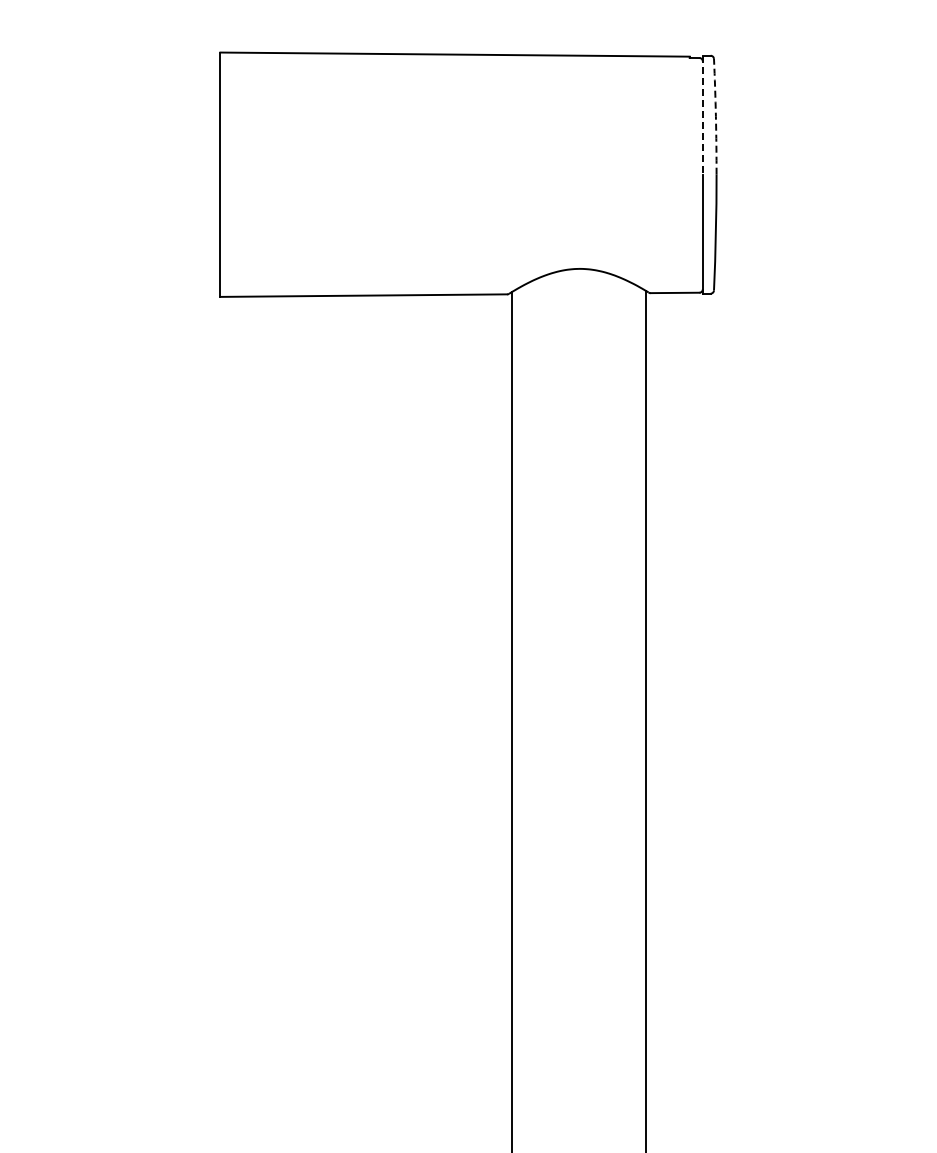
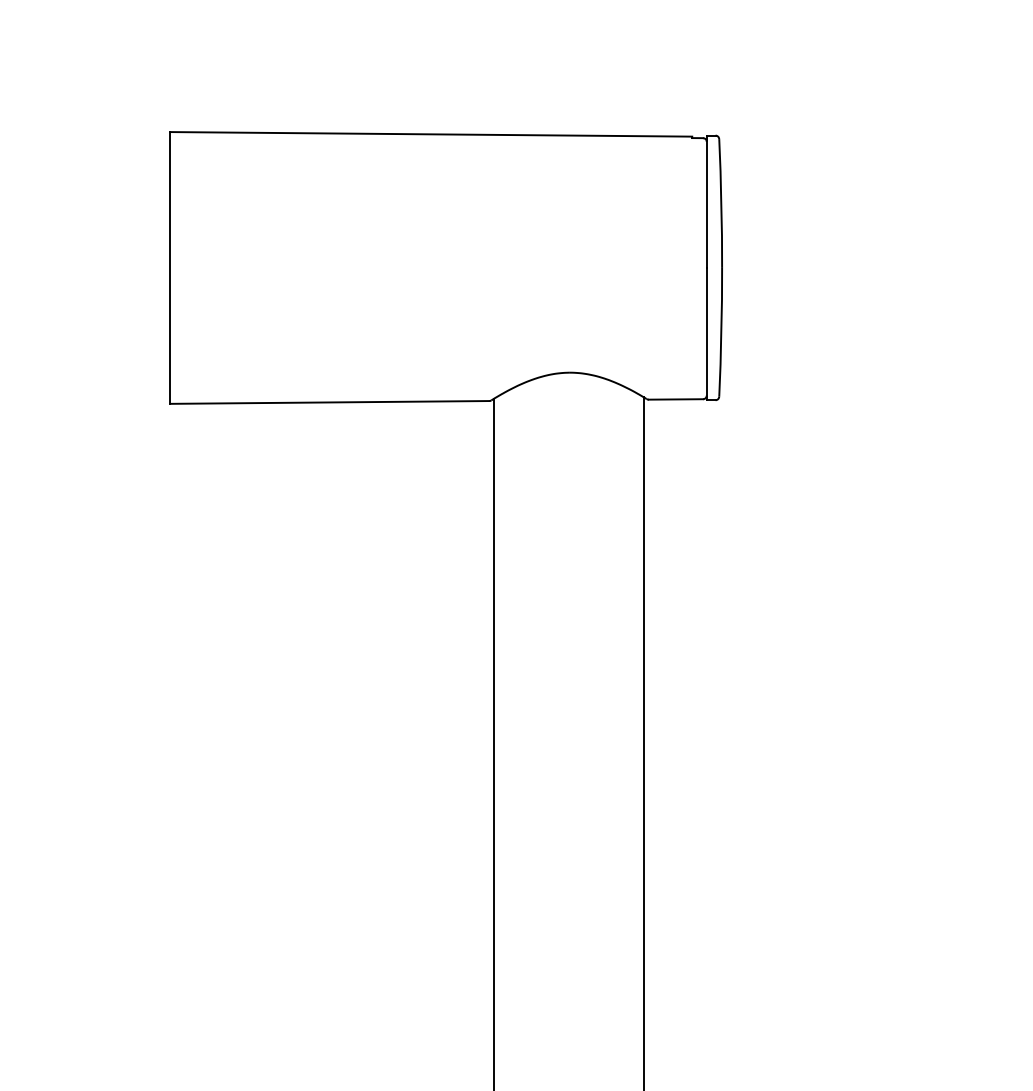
line: (702, 115) -> (706, 202), dashed -> solid
arc: (715, 116) -> (720, 203), dashed -> solid

